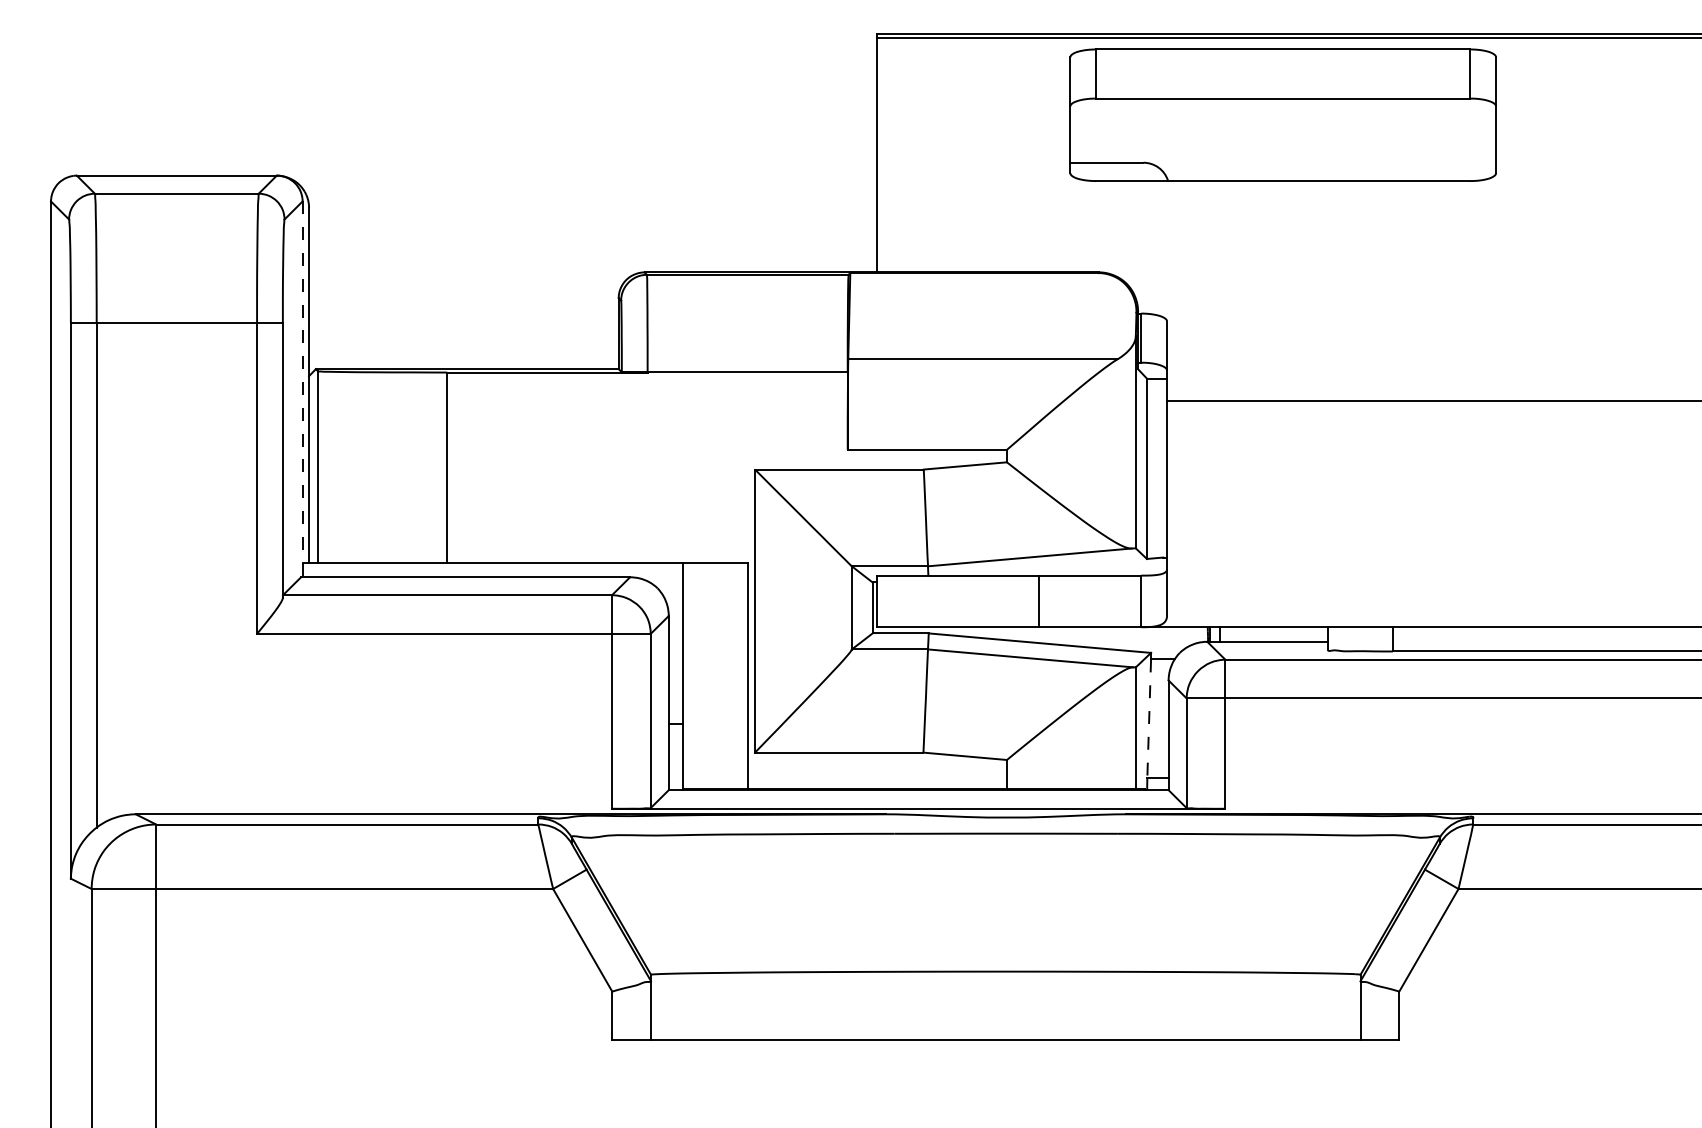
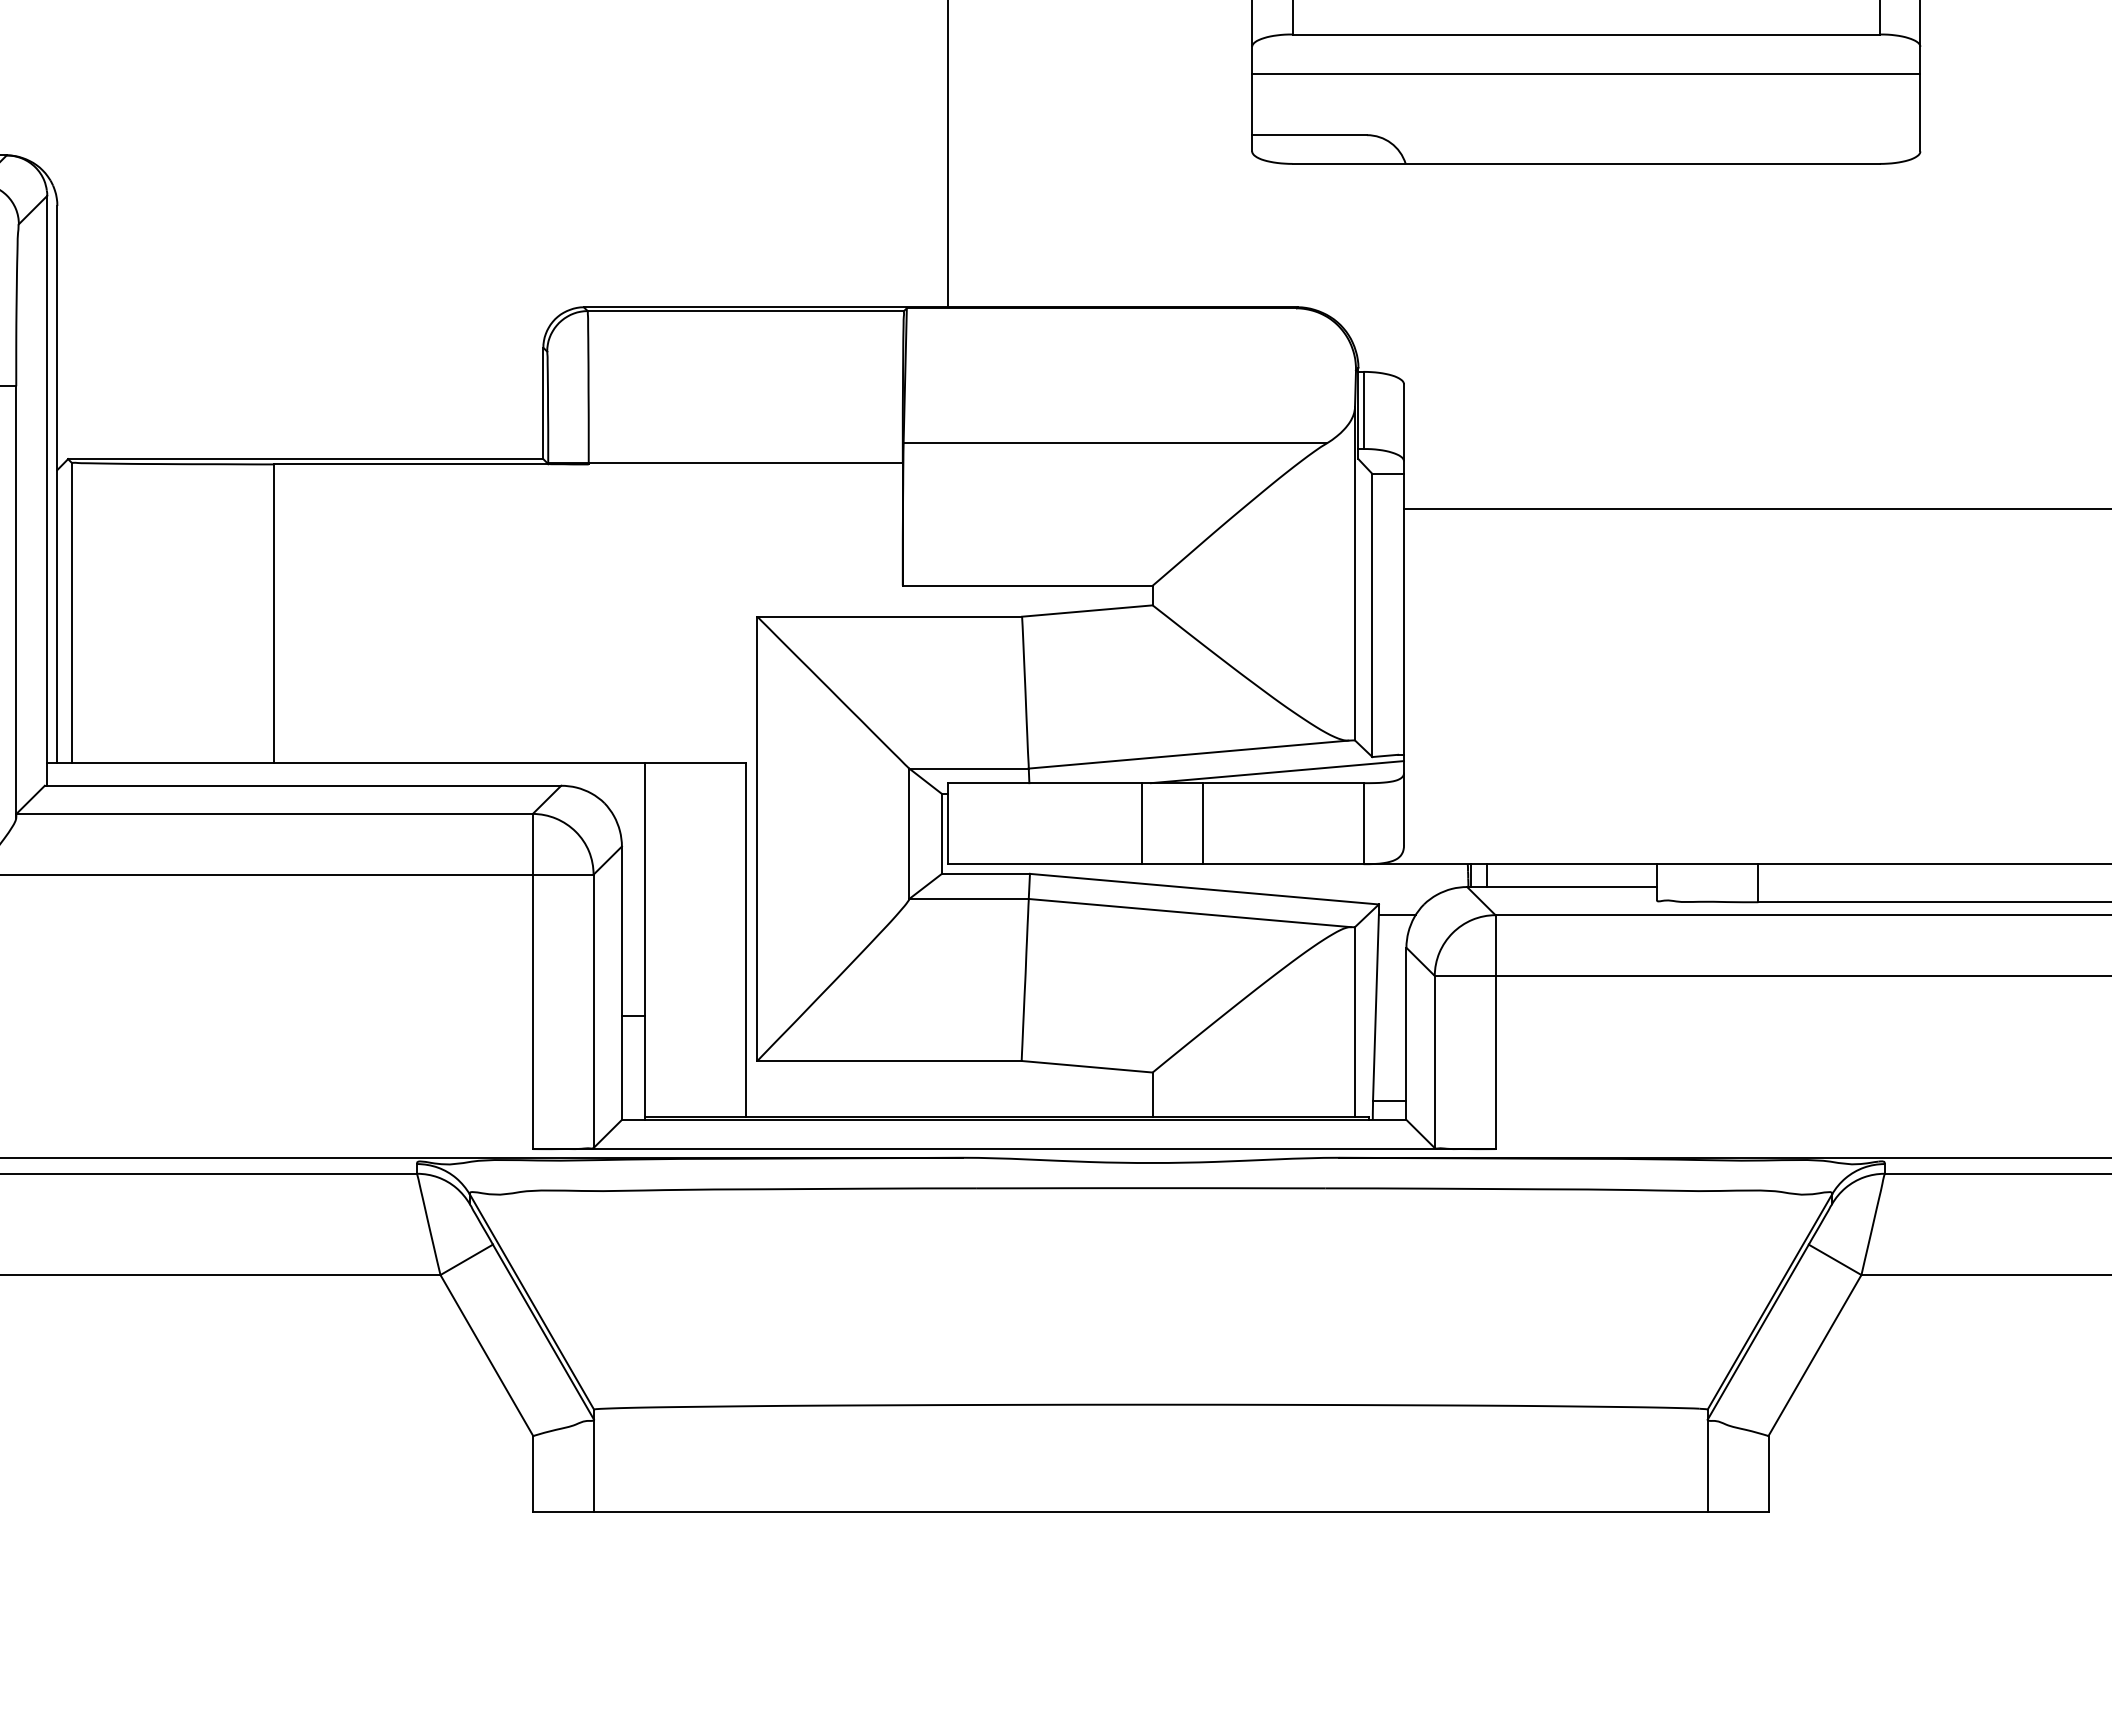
line: (1283, 124) -> (1586, 75), added
line: (302, 389) -> (47, 491), dashed -> solid
line: (1086, 568) -> (1277, 771), added
line: (1000, 601) -> (1142, 823), added
line: (1149, 719) -> (1376, 1008), dashed -> solid

